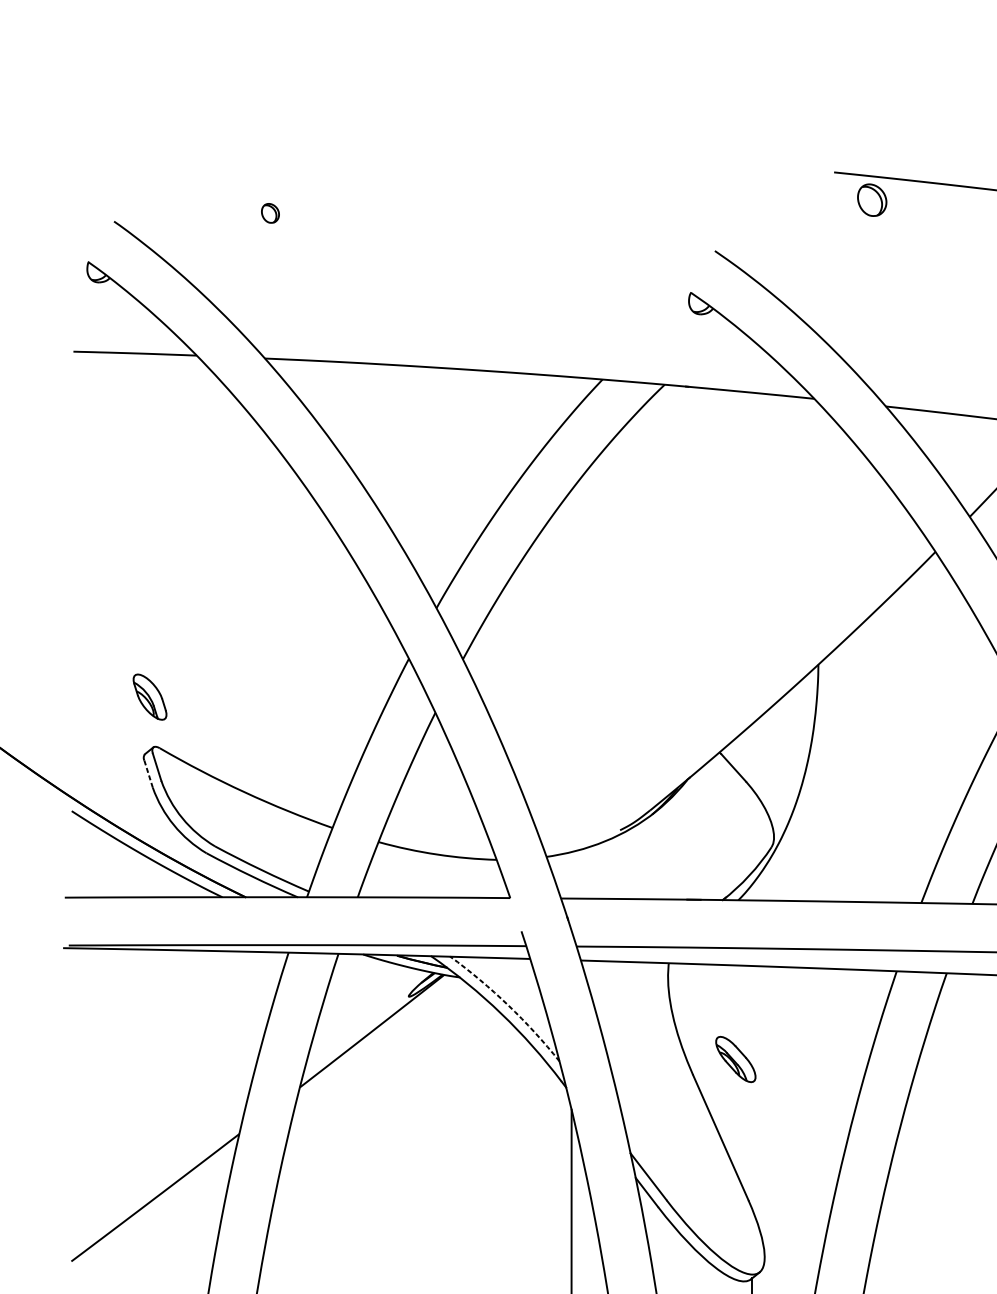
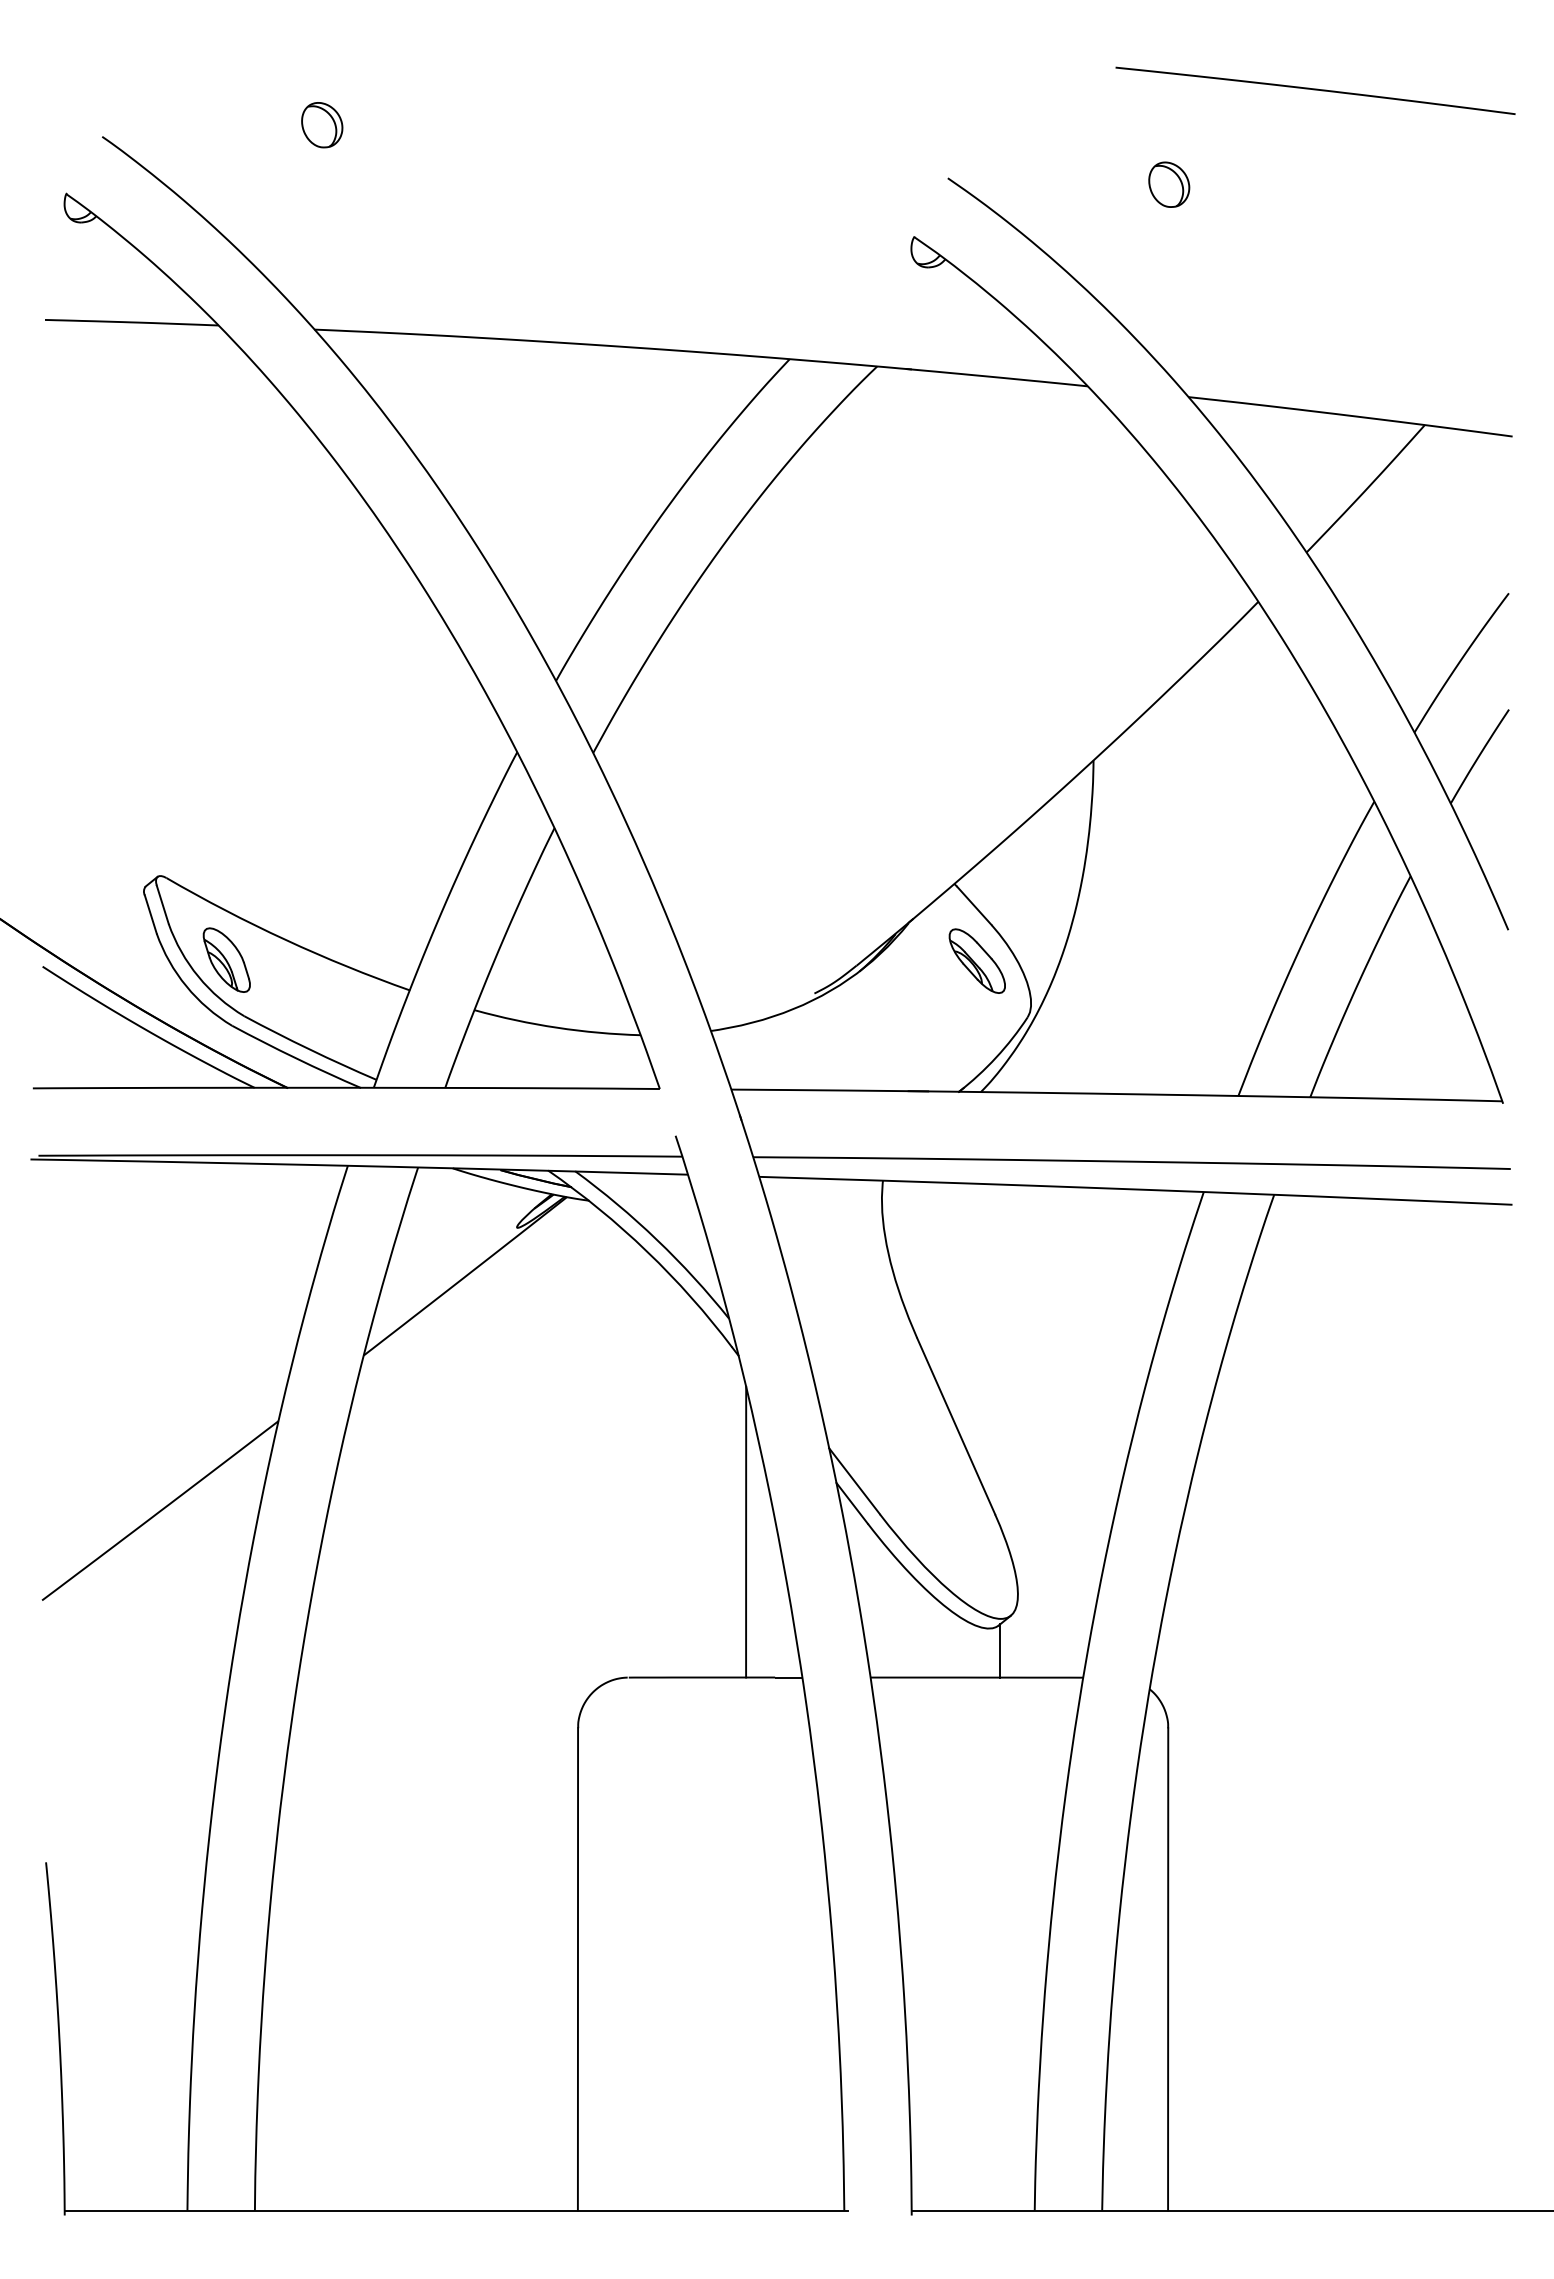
part: (872, 200) -> (1169, 184), moved
part: (270, 213) -> (322, 125), size x1.67
part: (149, 696) -> (226, 959), moved
line: (148, 774) -> (150, 915), dashed -> solid
arc: (508, 1005) -> (657, 1239), dashed -> solid
part: (735, 1059) -> (976, 960), moved

